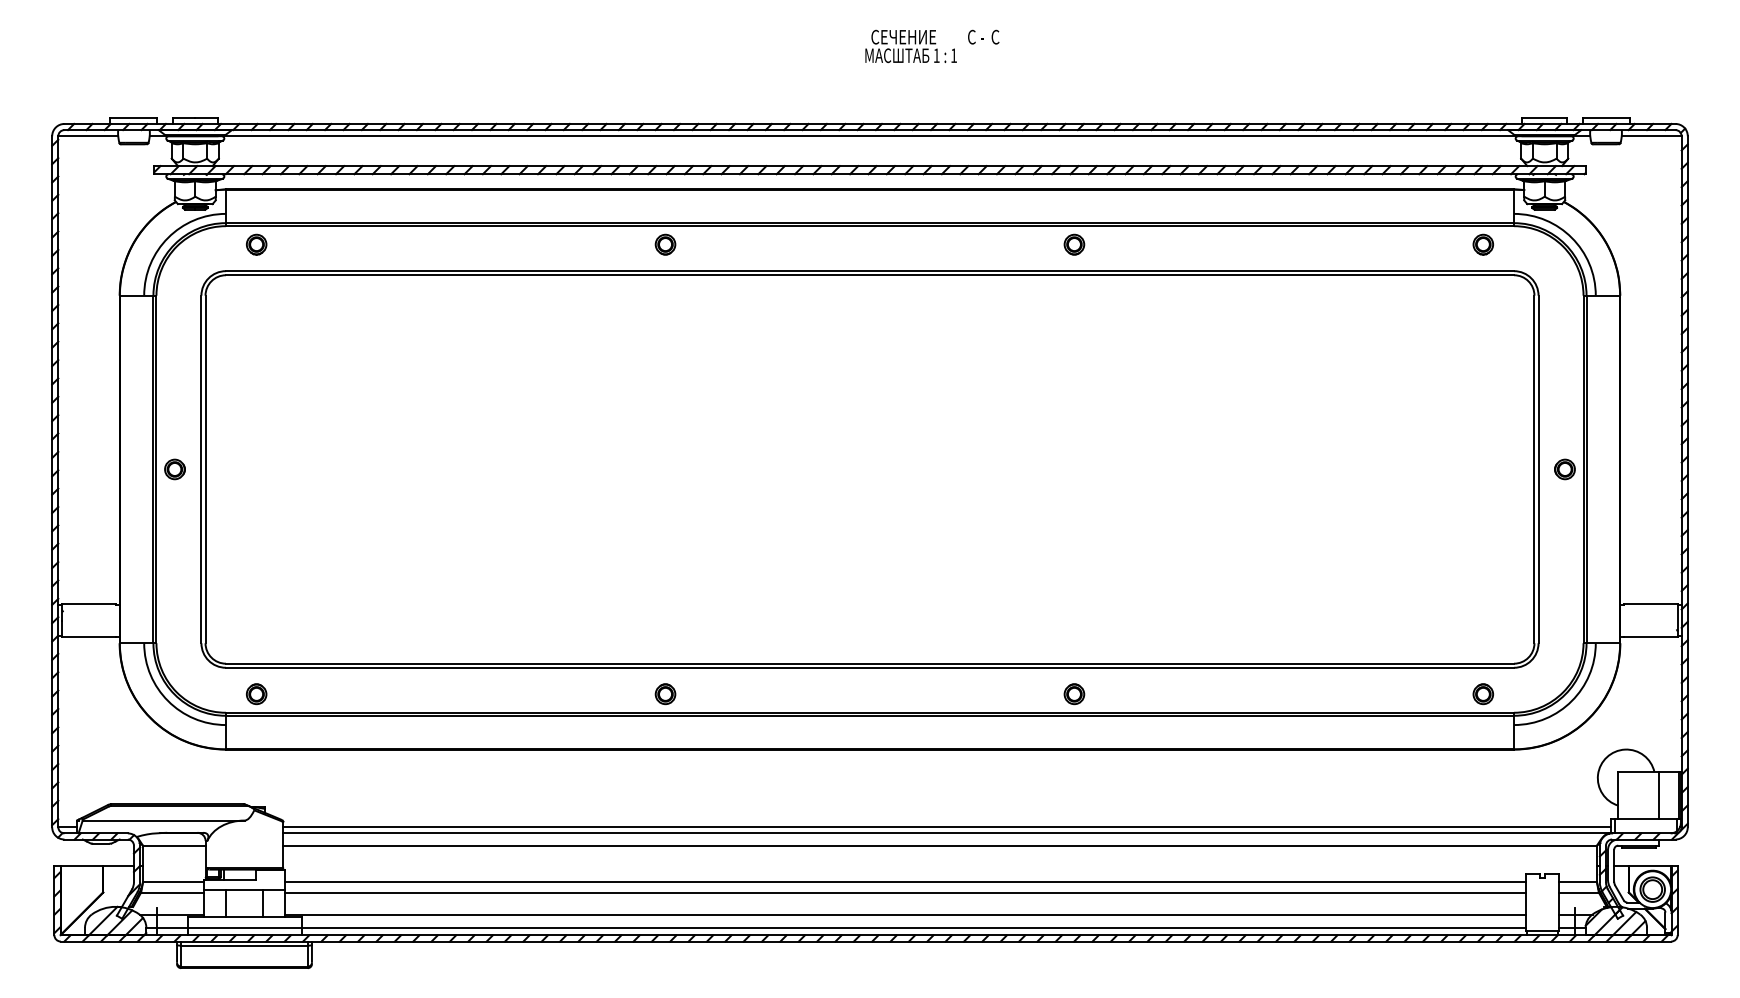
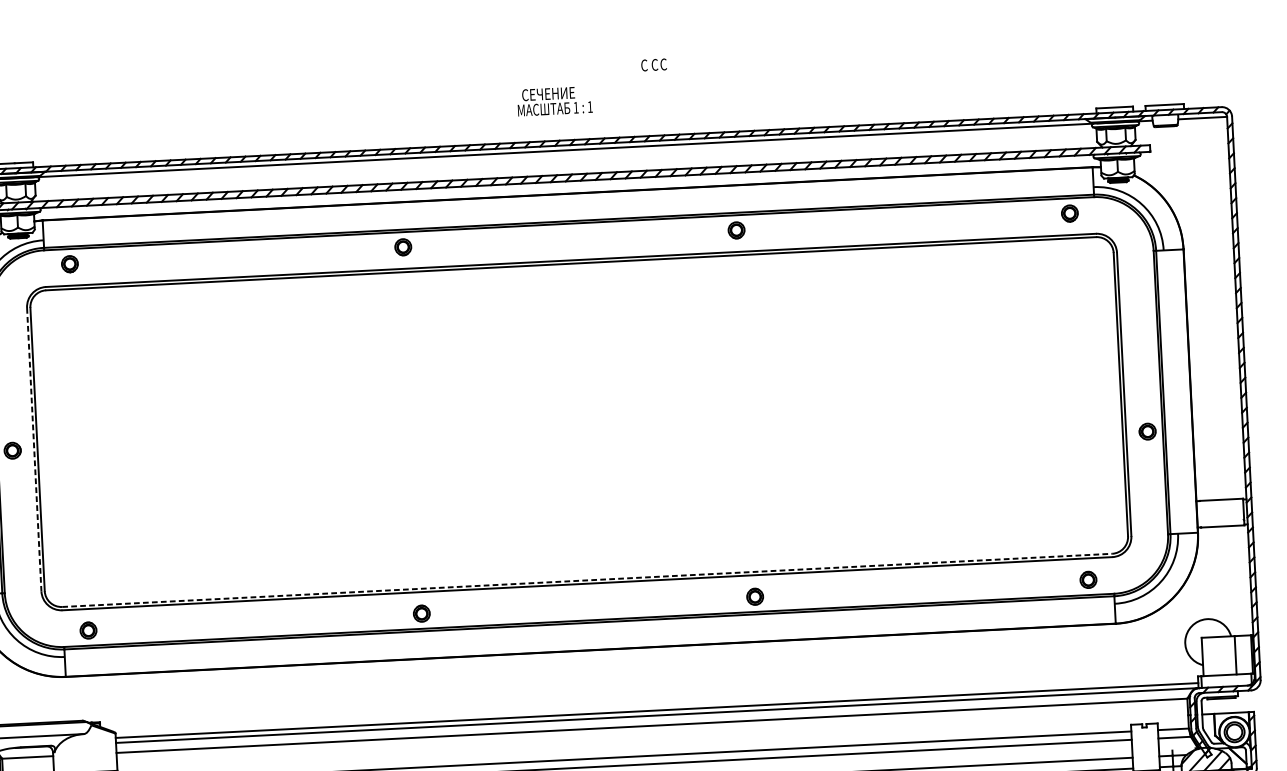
text: (984, 36) -> (654, 64), - -> С
text: (910, 46) -> (554, 101), moved
line: (201, 469) -> (34, 449), solid -> dashed
part: (1564, 469) -> (1147, 431), moved
line: (870, 663) -> (587, 580), solid -> dashed

